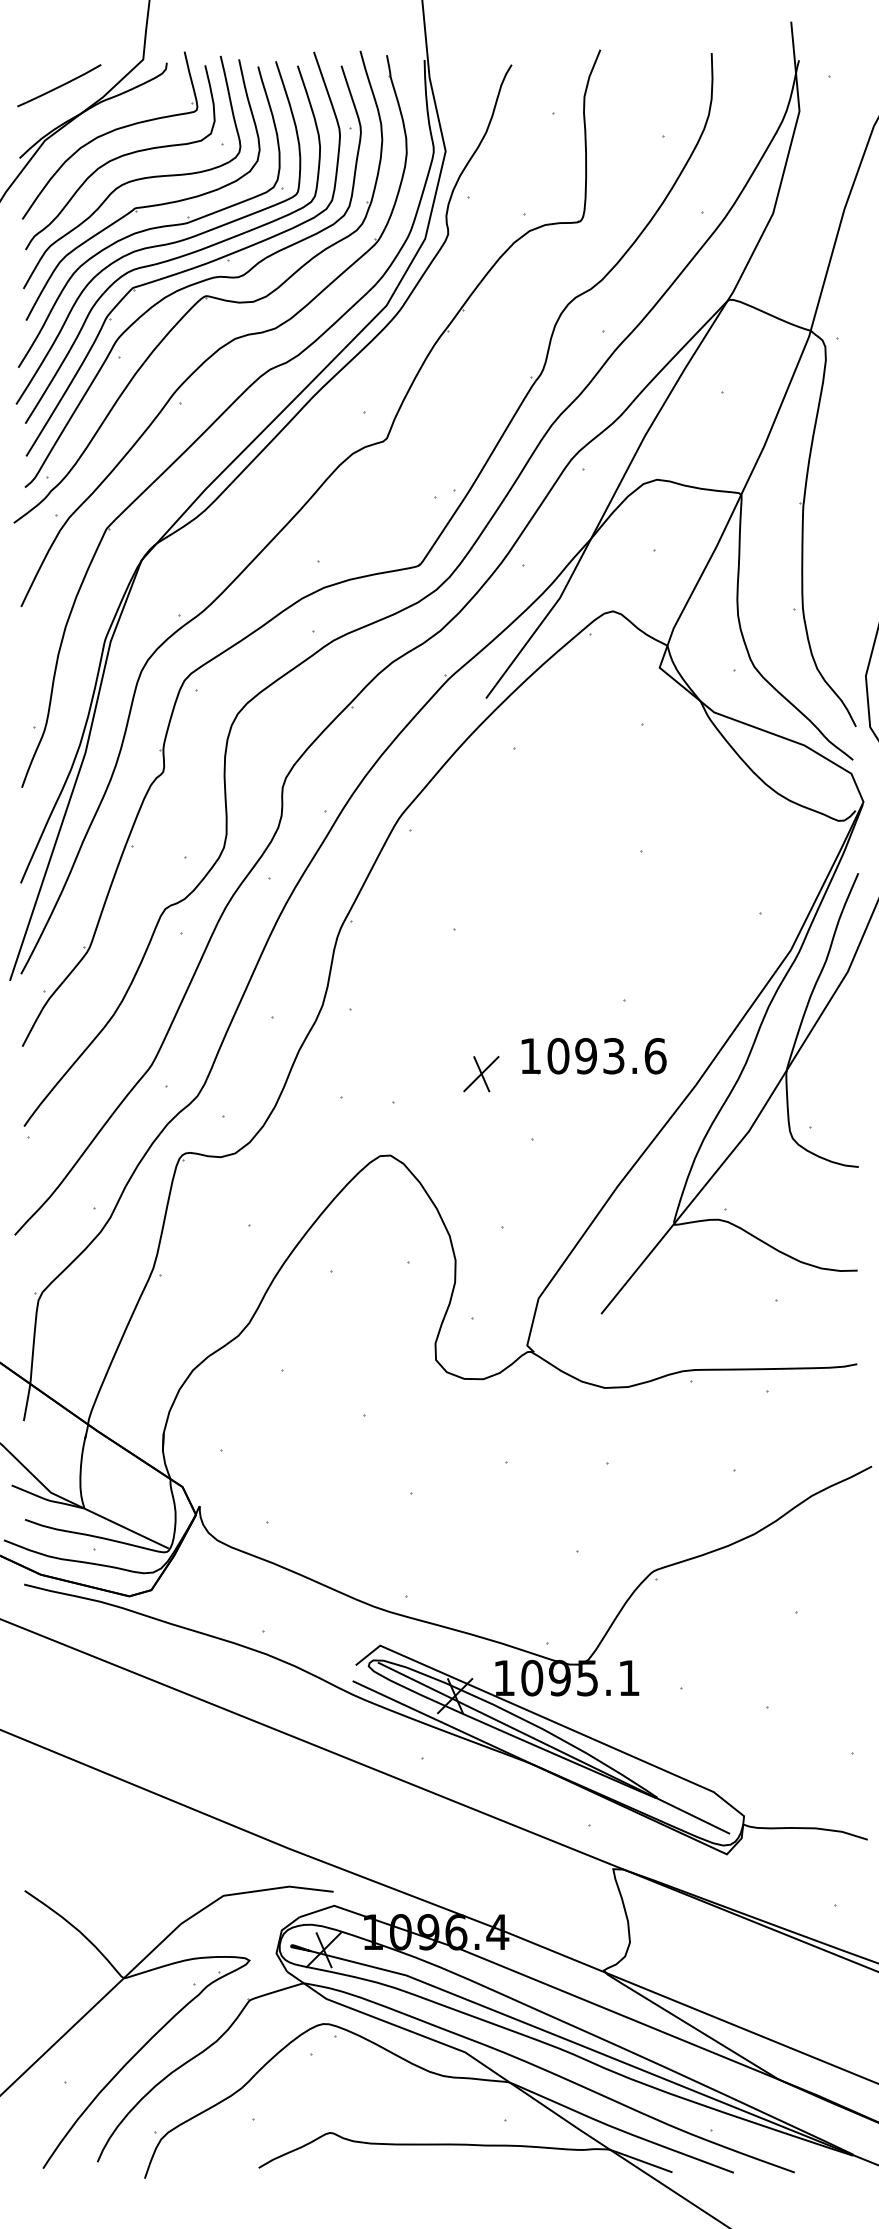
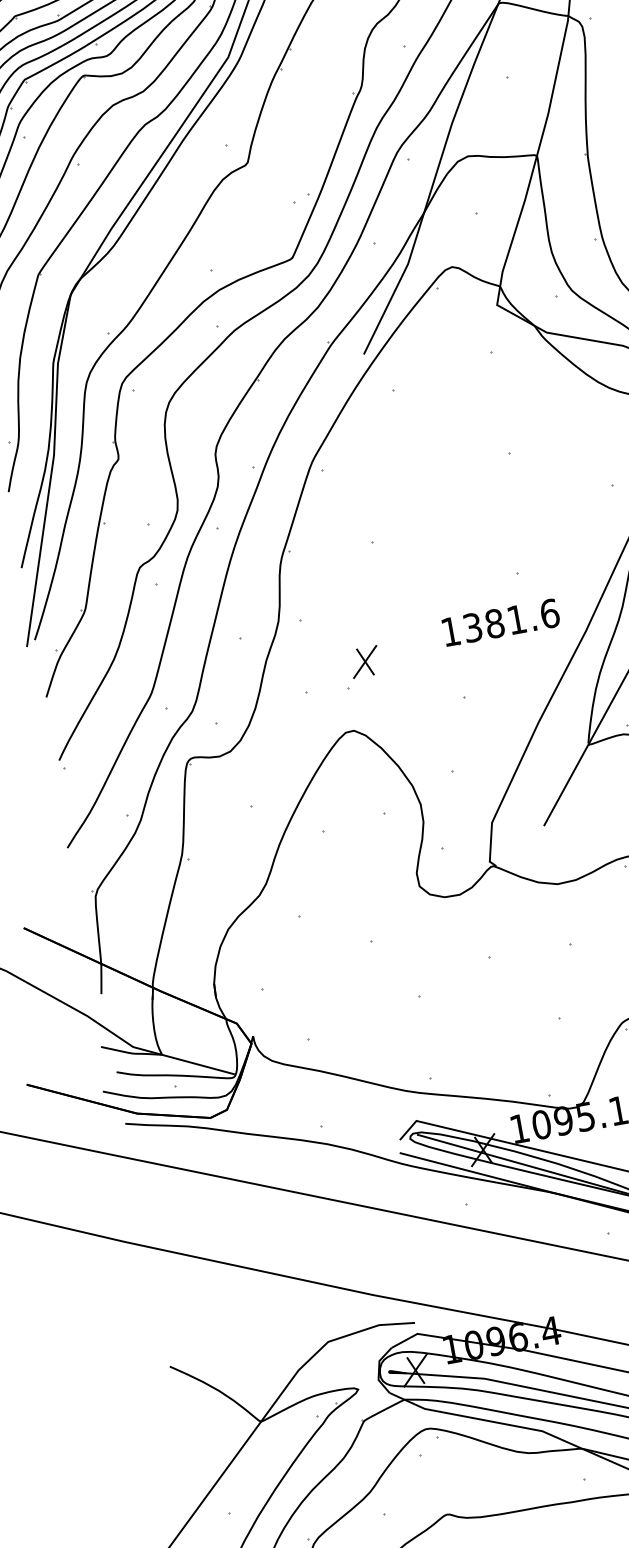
text: (585, 1056) -> (494, 624), 1093.6 -> 1381.6
part: (481, 1074) -> (365, 662), moved

